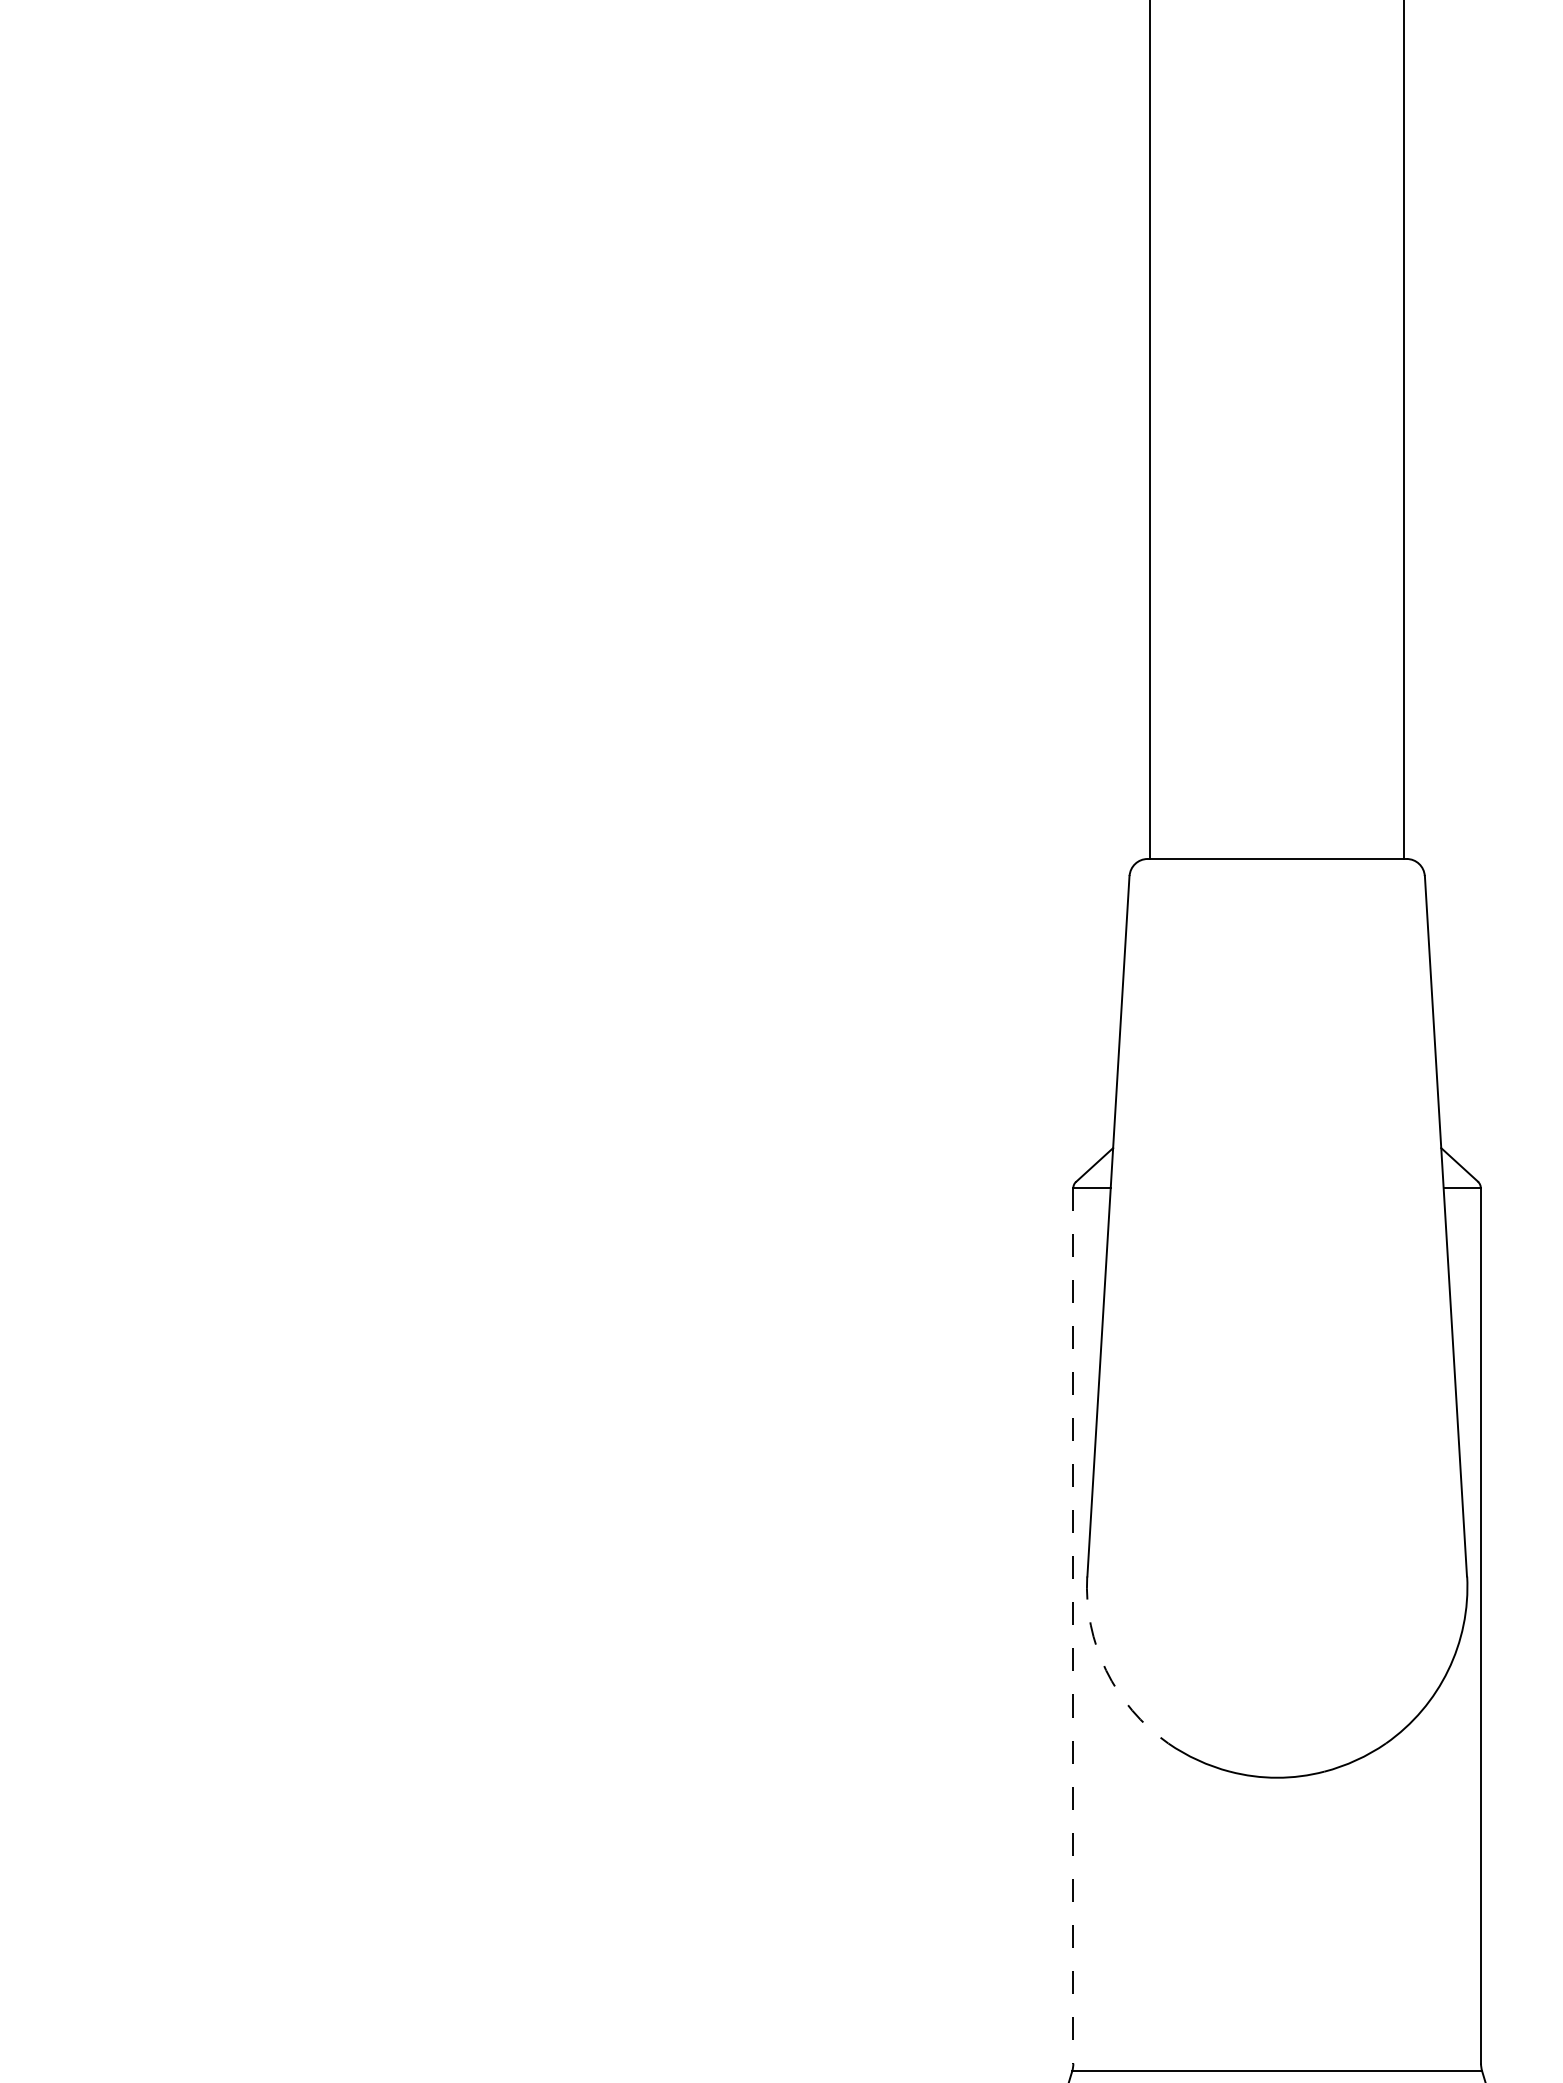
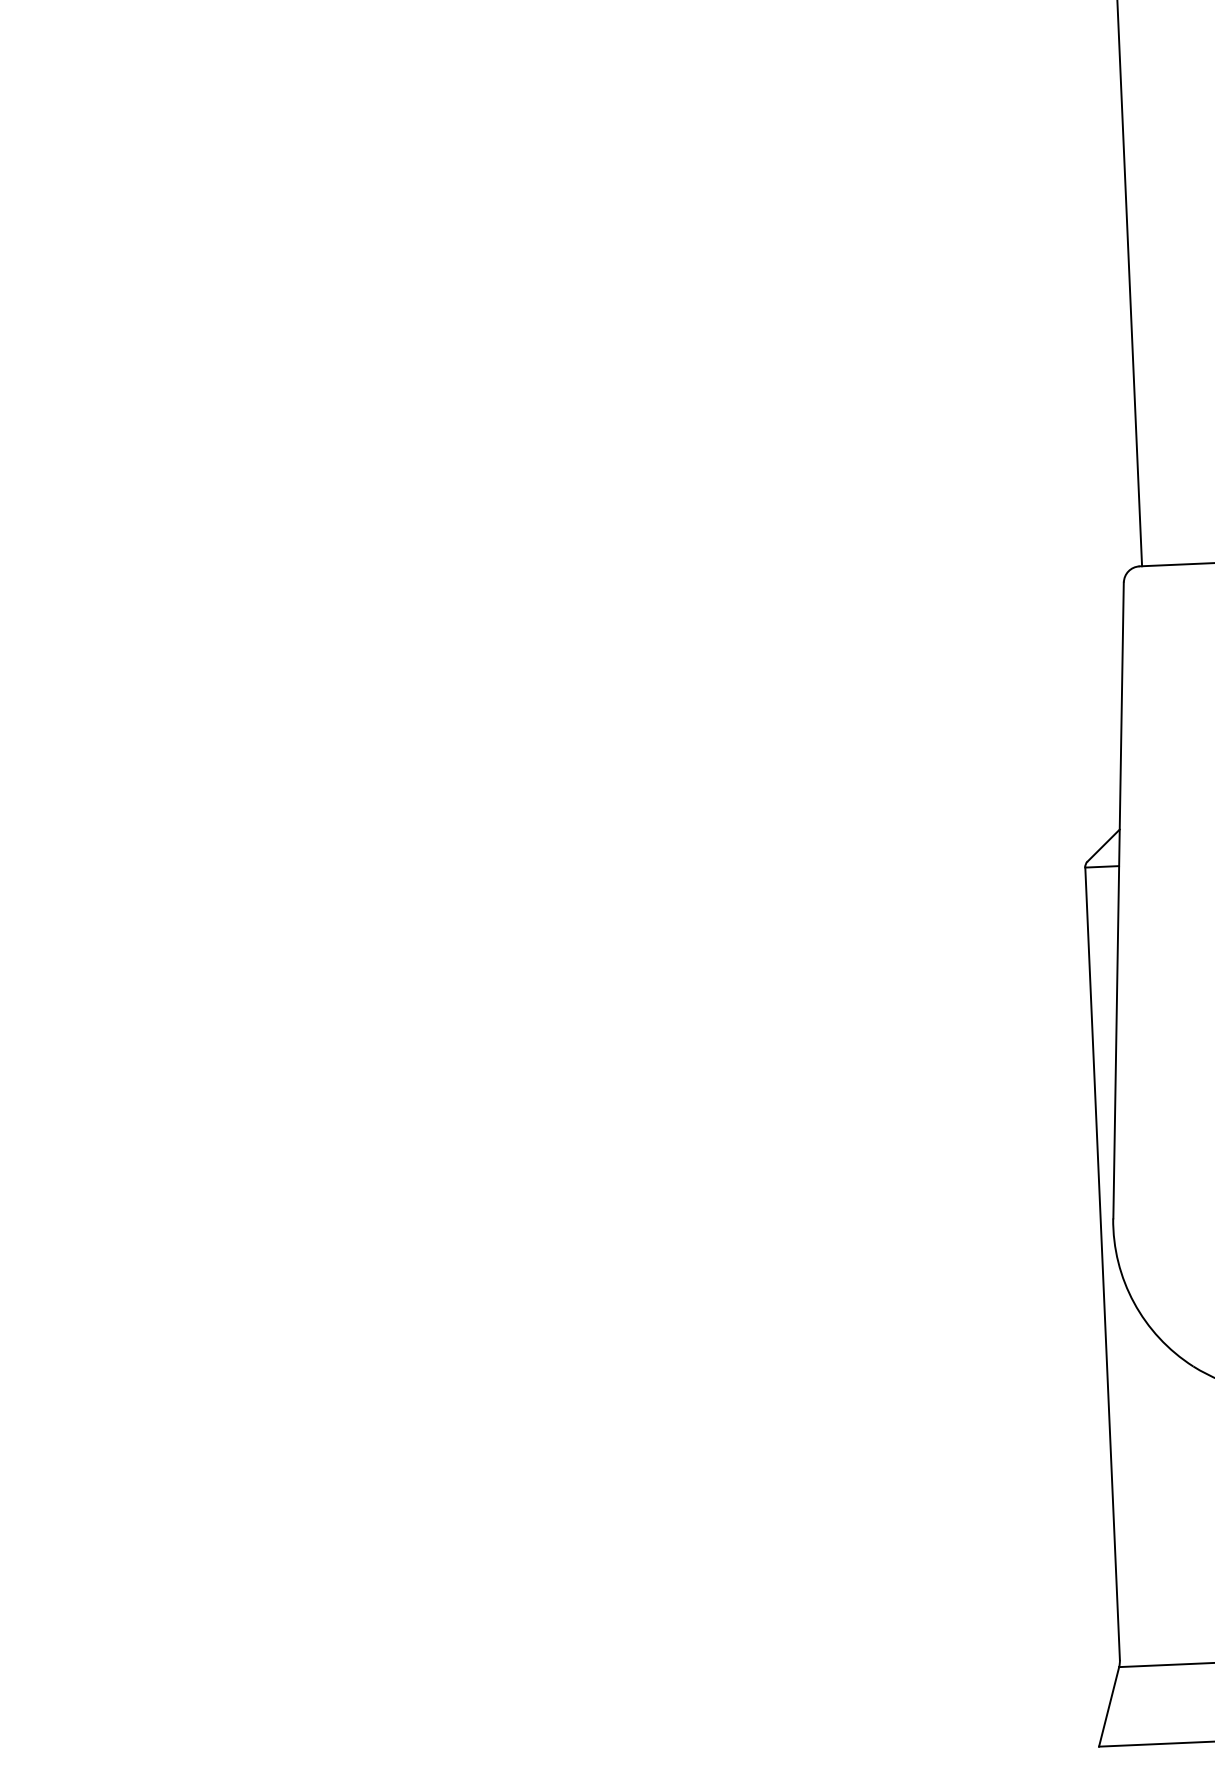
line: (1073, 1625) -> (1102, 1263), dashed -> solid
arc: (1106, 1670) -> (1134, 1302), dashed -> solid

